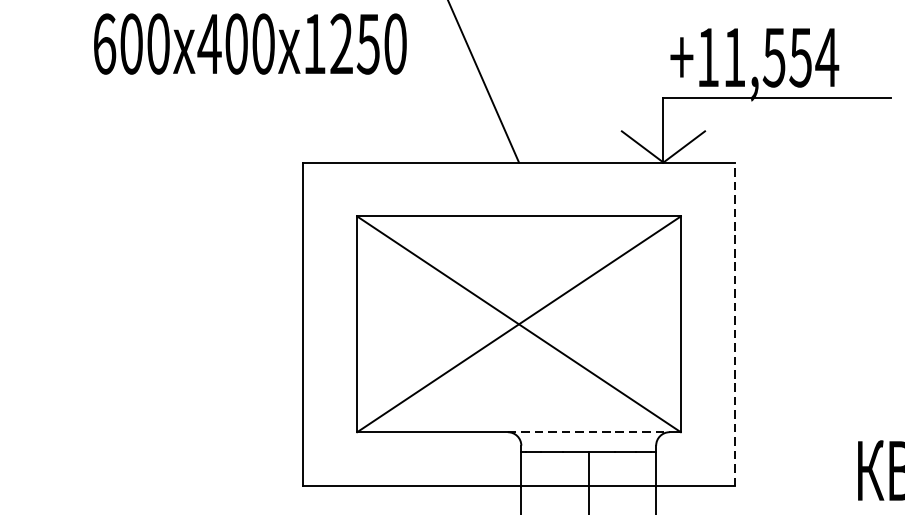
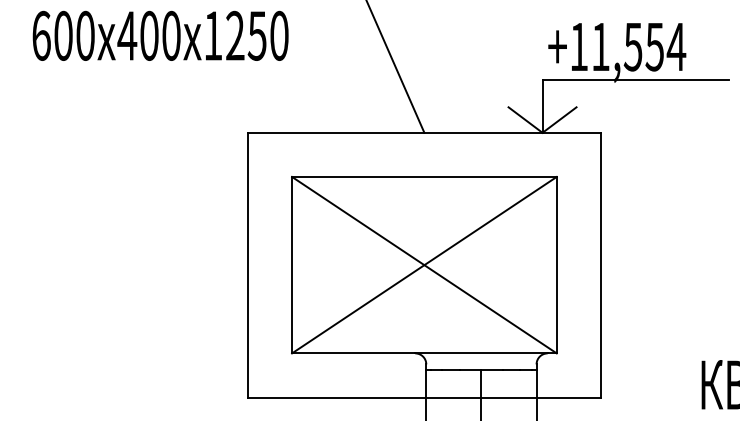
text: (250, 43) -> (160, 35), moved
line: (734, 323) -> (600, 264), dashed -> solid
line: (588, 432) -> (481, 353), dashed -> solid

